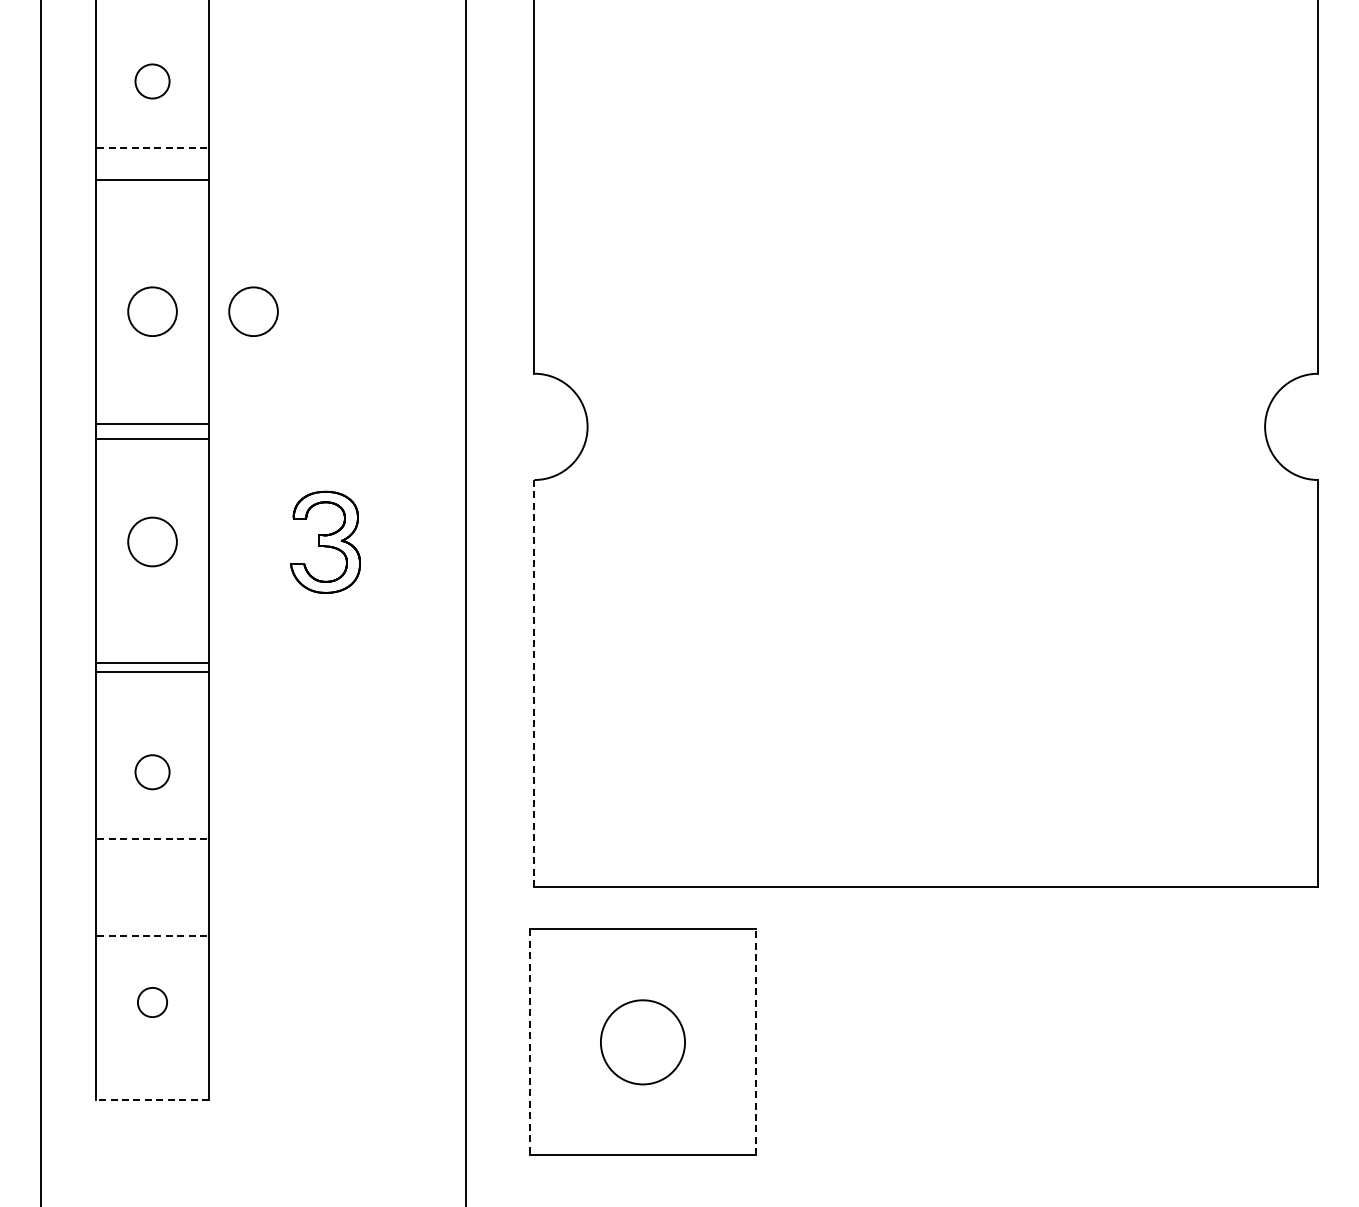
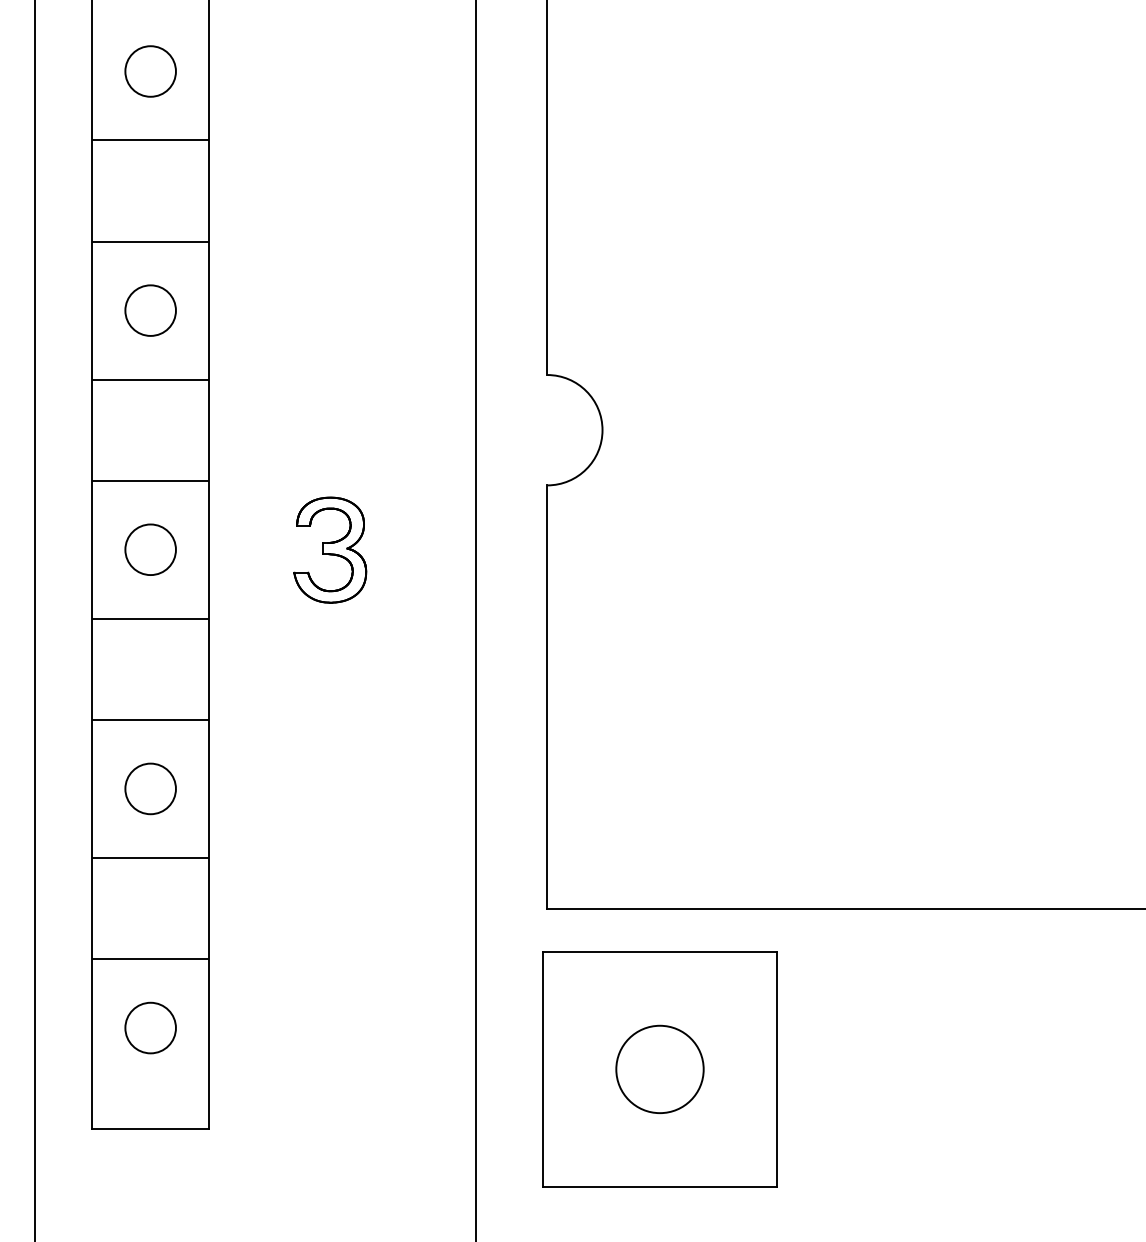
circle: (152, 81) -> (150, 71), size x1.43
line: (153, 147) -> (151, 140), dashed -> solid
line: (152, 180) -> (150, 241), moved
circle: (253, 311) -> (255, 310), removed
line: (152, 424) -> (150, 379), moved
line: (152, 438) -> (150, 480), moved
line: (152, 662) -> (150, 719), moved
line: (152, 672) -> (150, 618), moved
line: (534, 683) -> (547, 696), dashed -> solid
circle: (152, 771) -> (150, 788), size x1.43
line: (153, 838) -> (151, 857), dashed -> solid
line: (153, 936) -> (151, 959), dashed -> solid
circle: (152, 1002) -> (150, 1028), size x1.67
line: (530, 1042) -> (543, 1069), dashed -> solid
line: (755, 1042) -> (776, 1069), dashed -> solid
line: (152, 1099) -> (150, 1128), dashed -> solid

